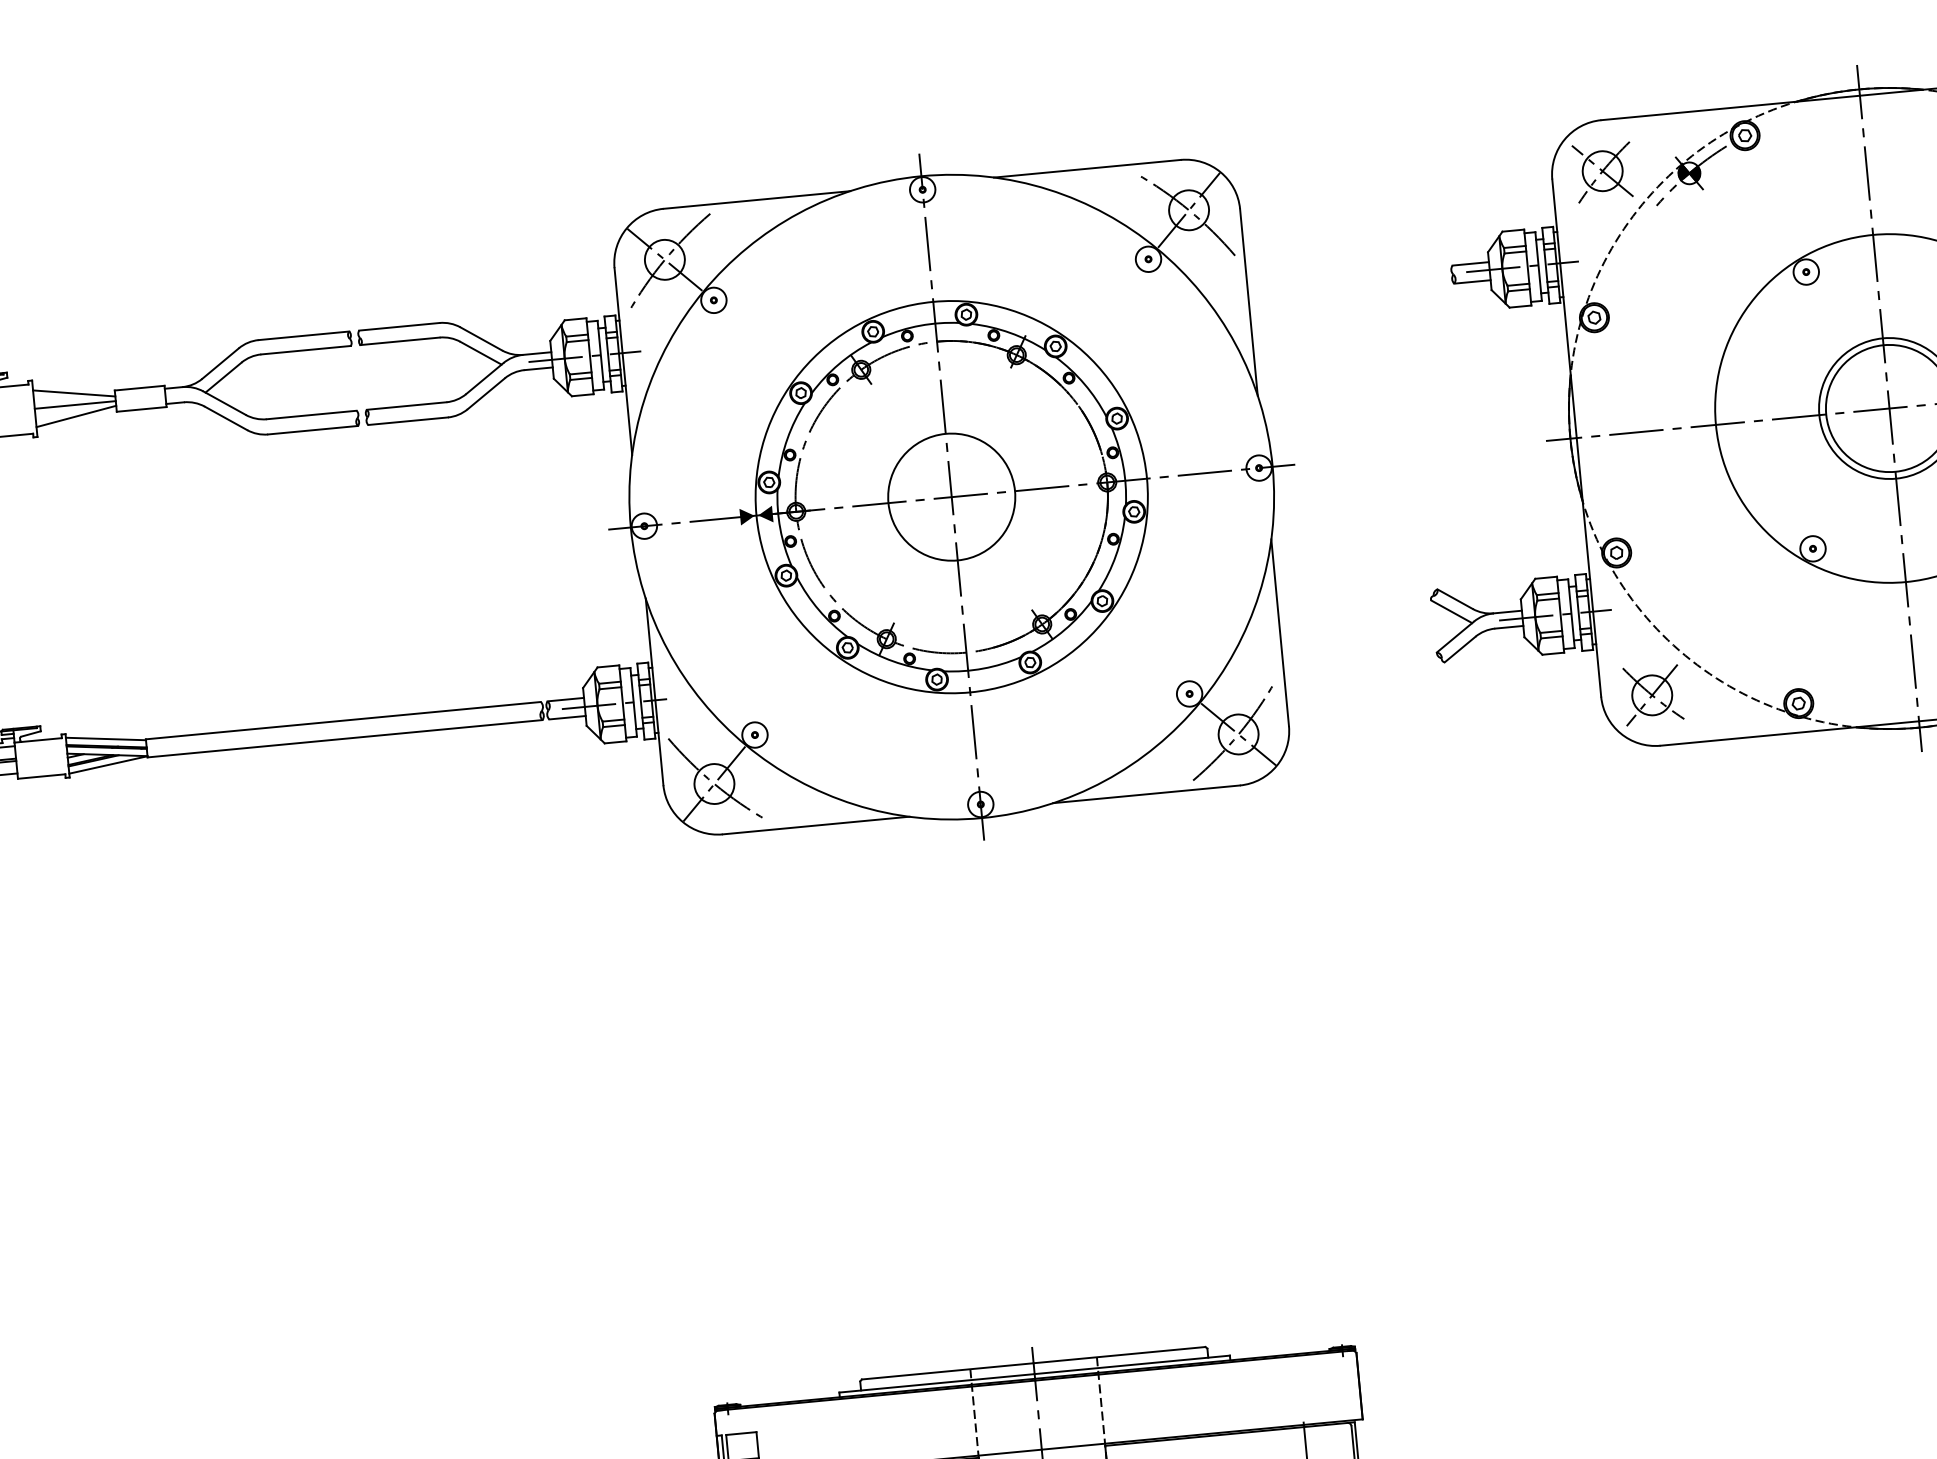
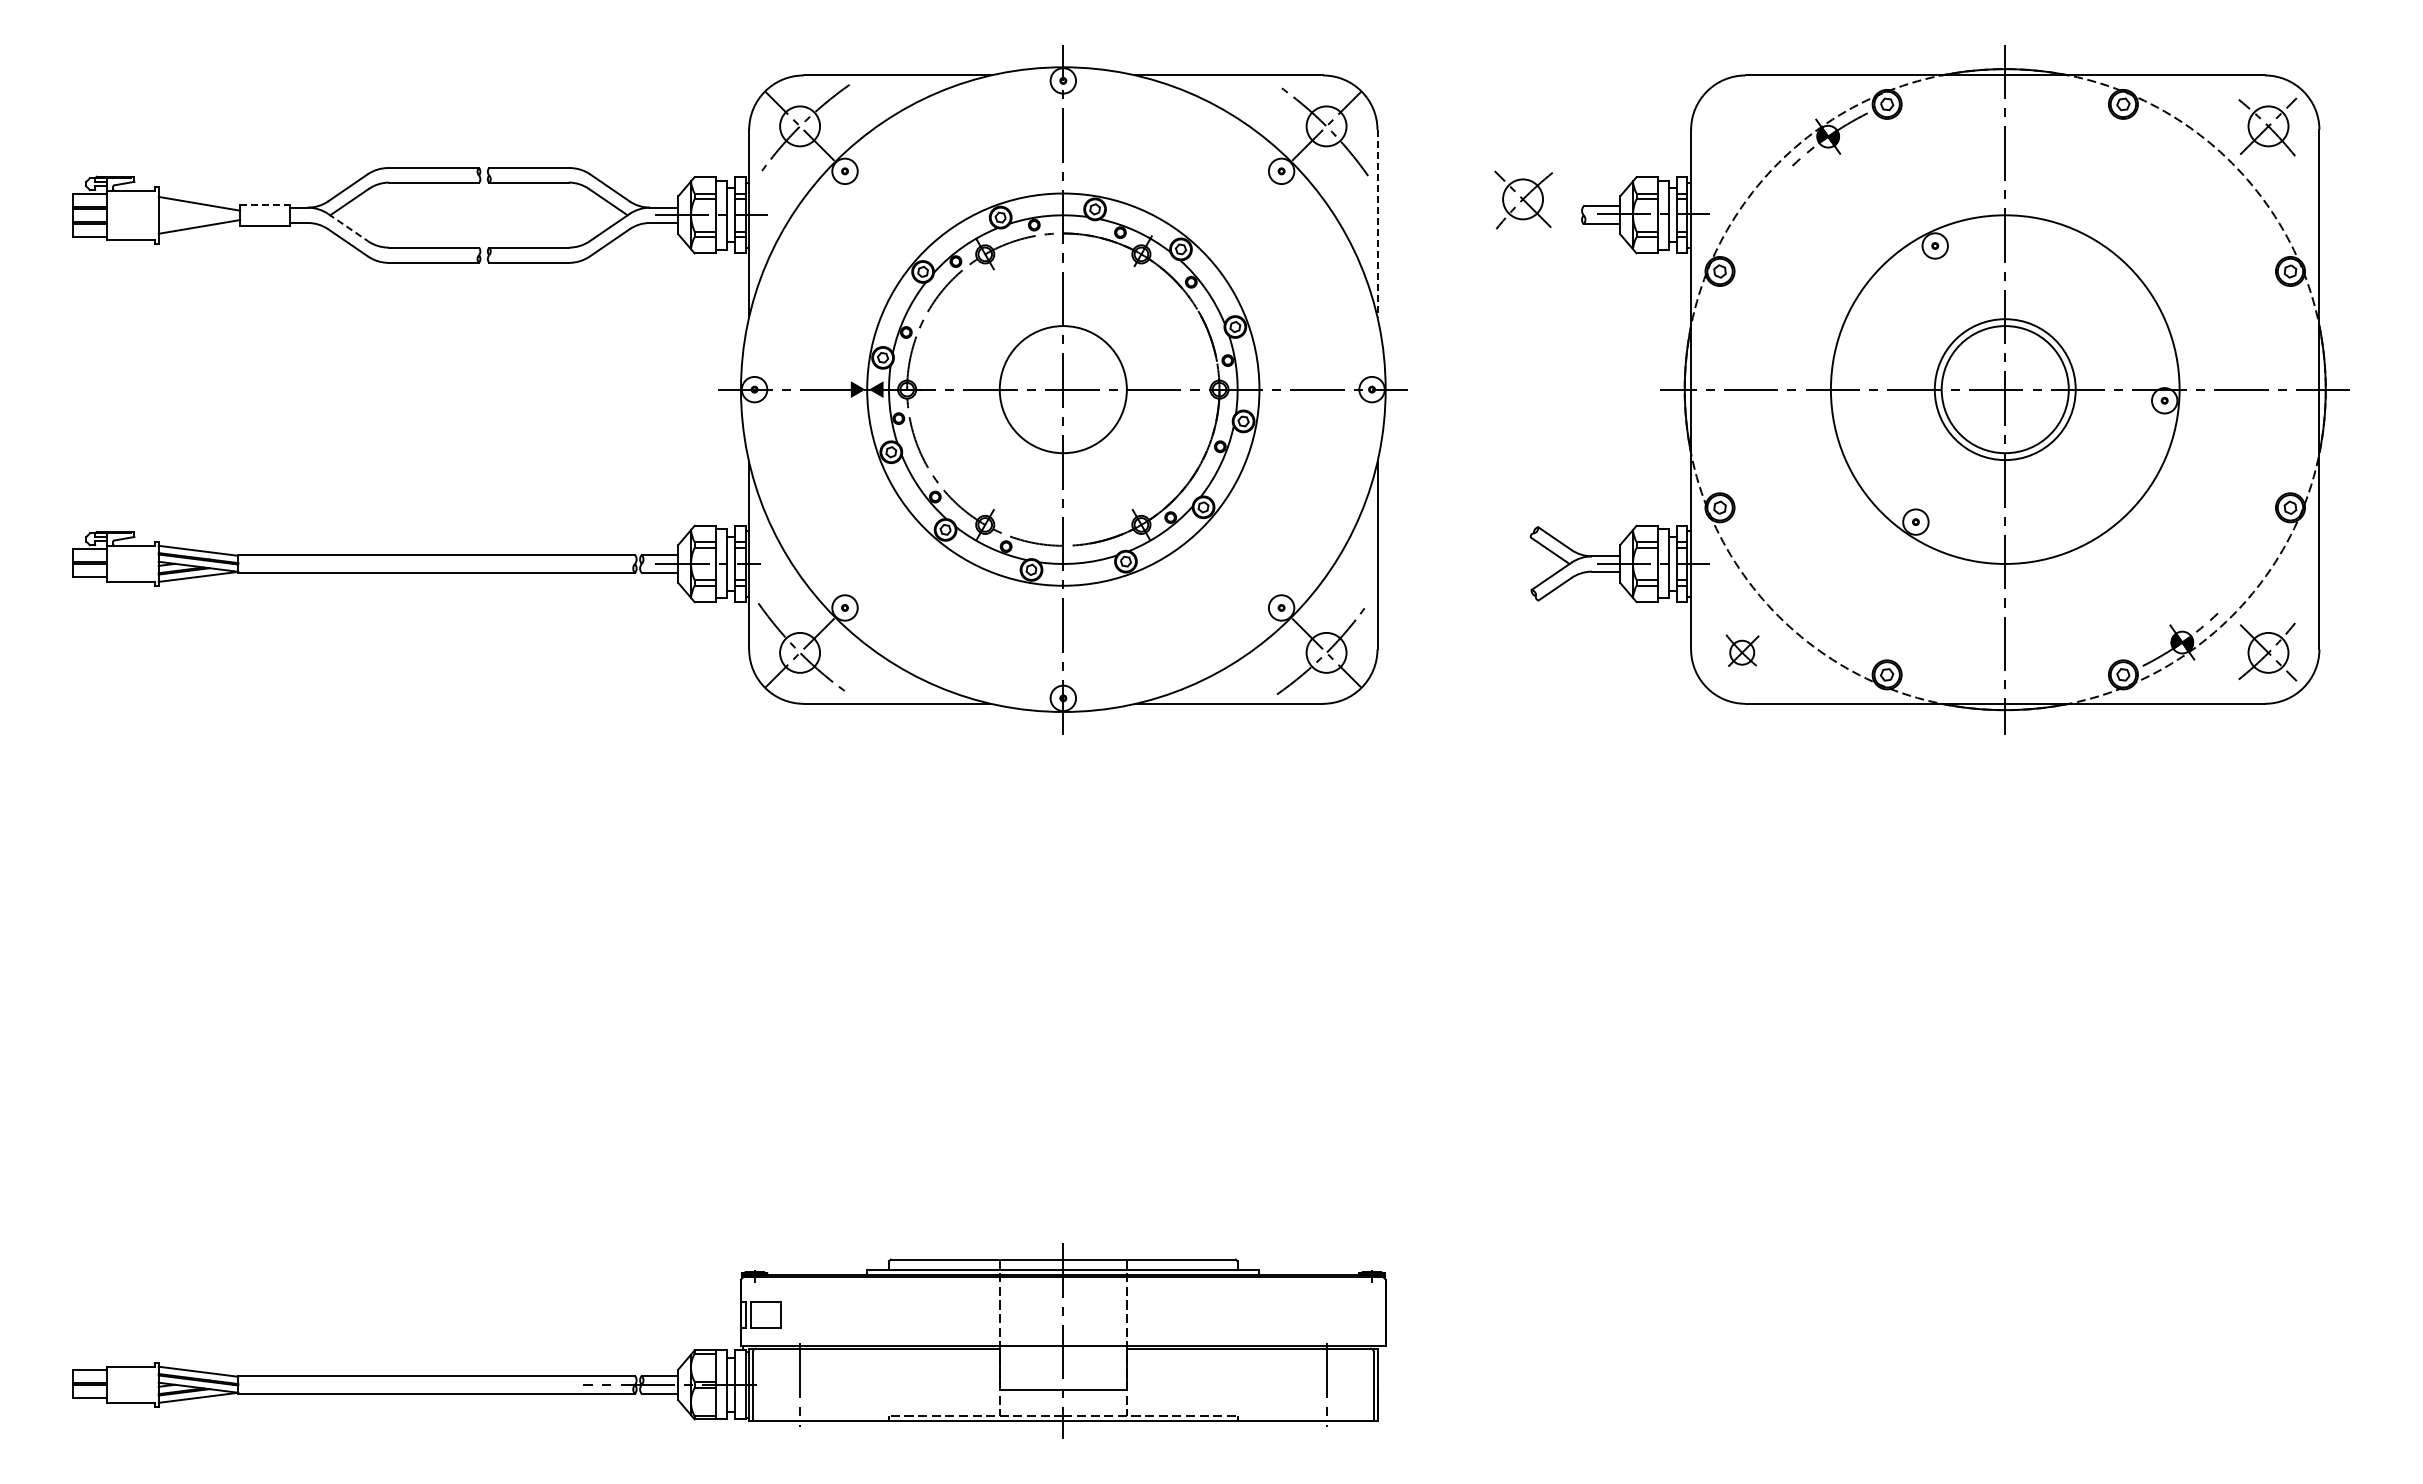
part: (1603, 171) -> (1523, 199), moved
line: (1248, 302) -> (1377, 223), solid -> dashed
line: (140, 387) -> (265, 204), solid -> dashed
line: (224, 403) -> (348, 227), solid -> dashed
line: (75, 405) -> (199, 215), removed
part: (1652, 694) -> (1742, 652), size x0.6

